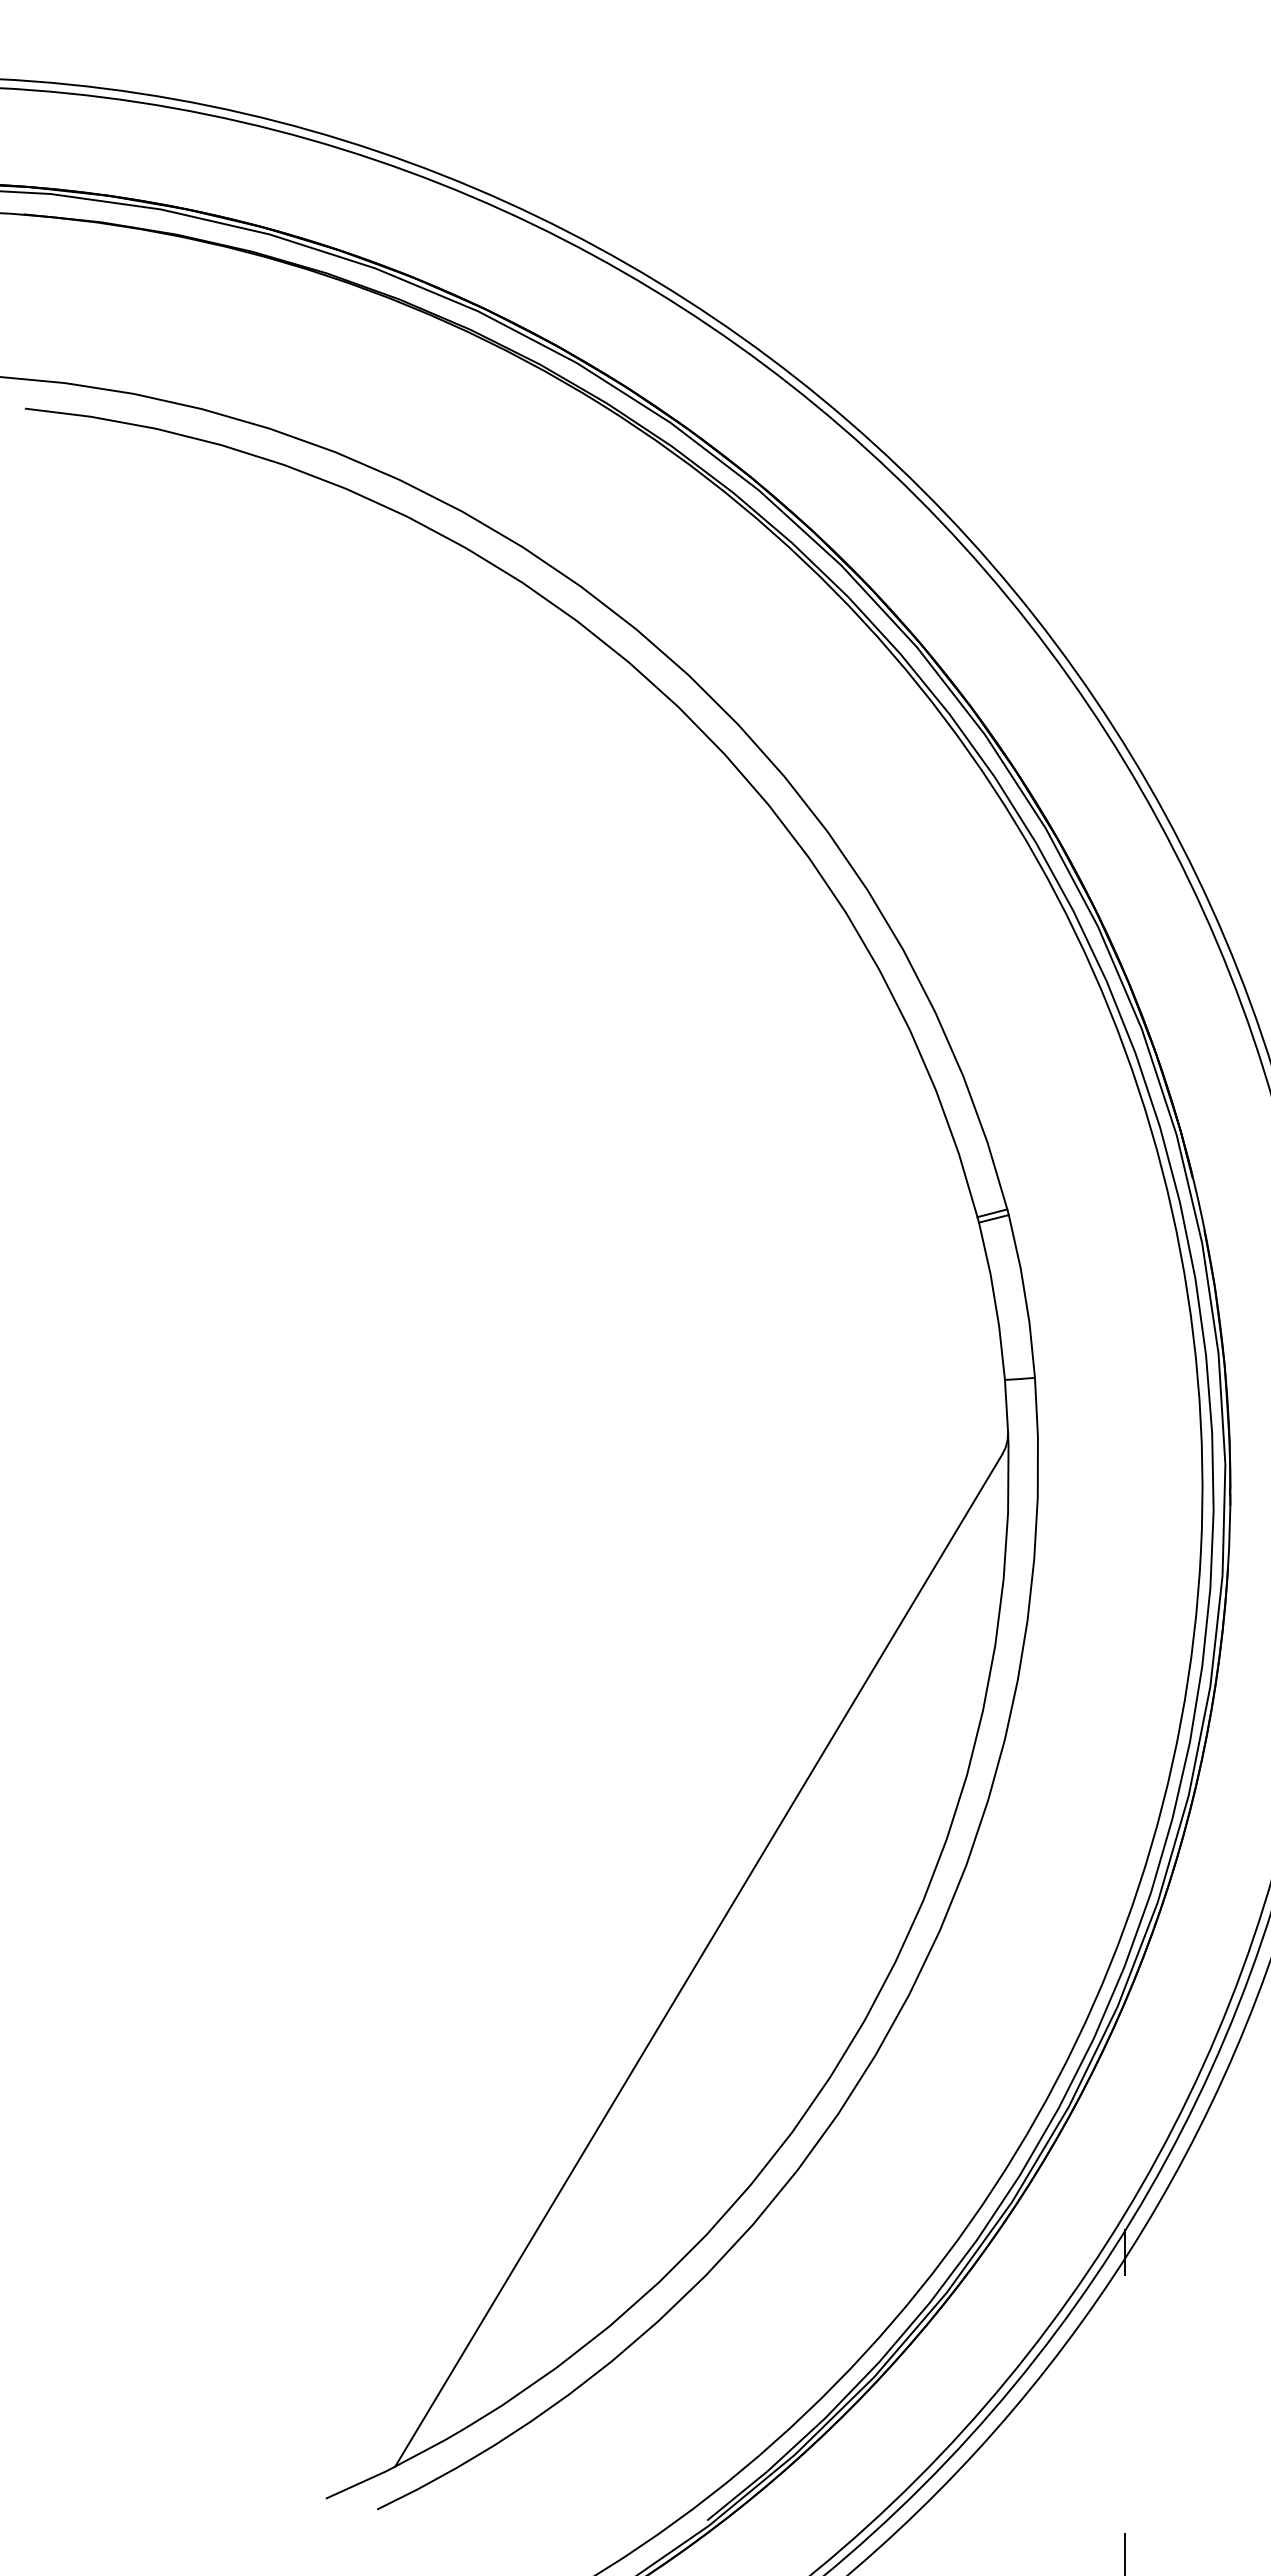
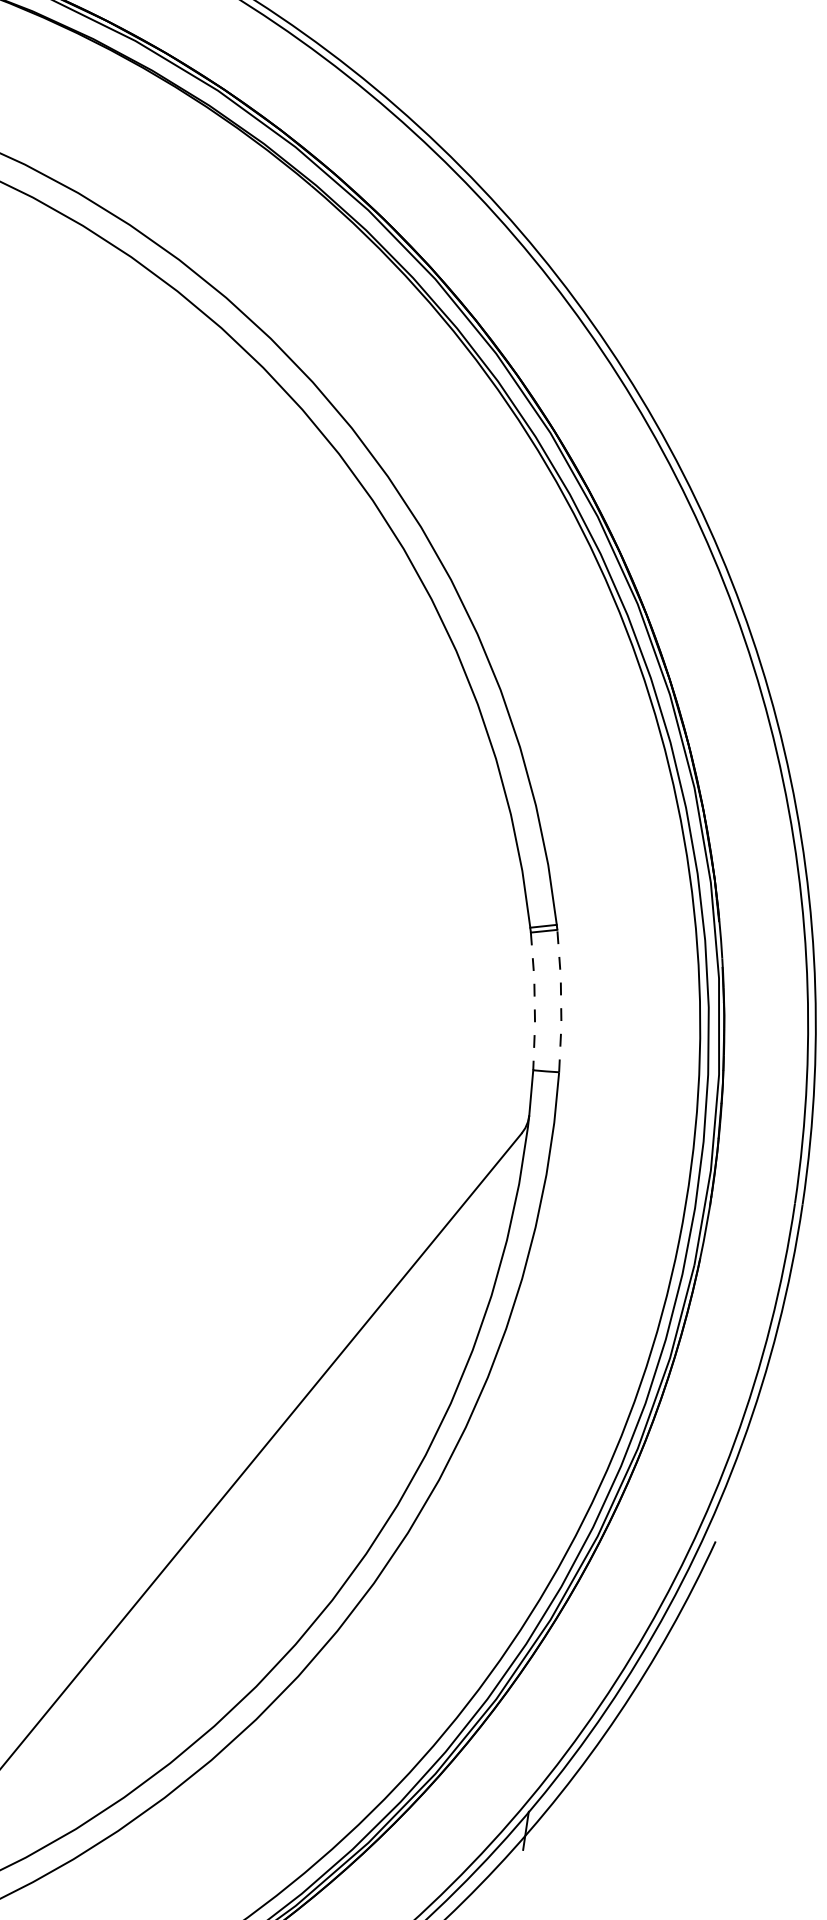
line: (1025, 1295) -> (561, 1000), solid -> dashed
line: (994, 1300) -> (534, 1001), solid -> dashed

